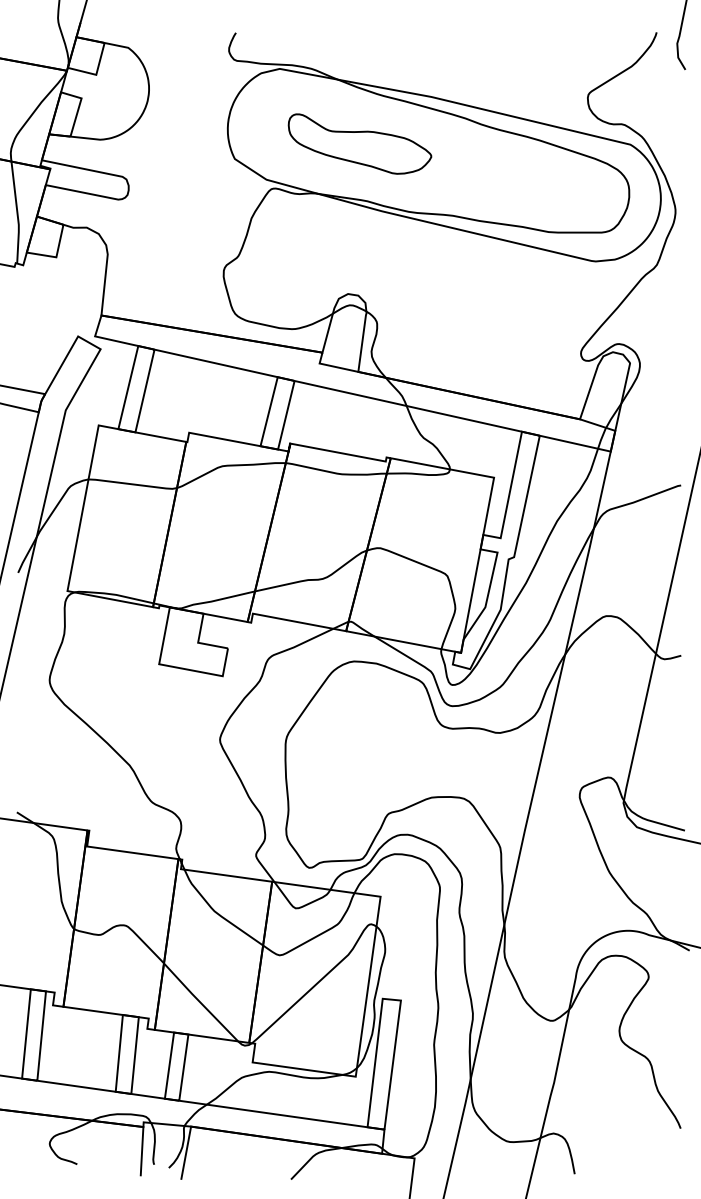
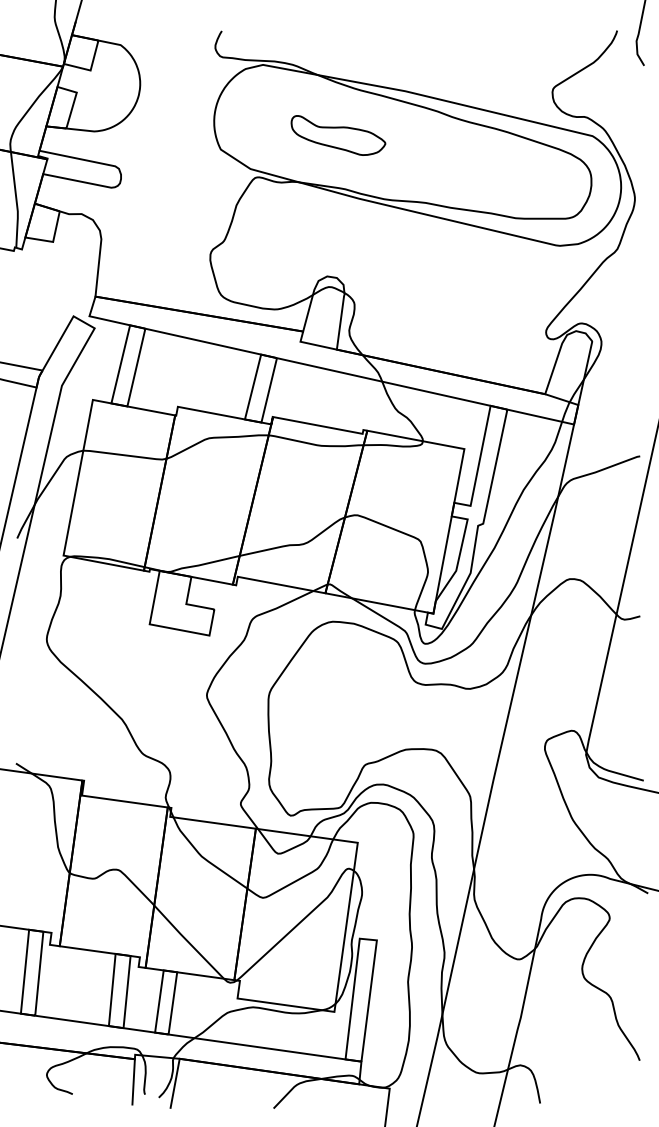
part: (360, 144) -> (338, 135), size x0.7

